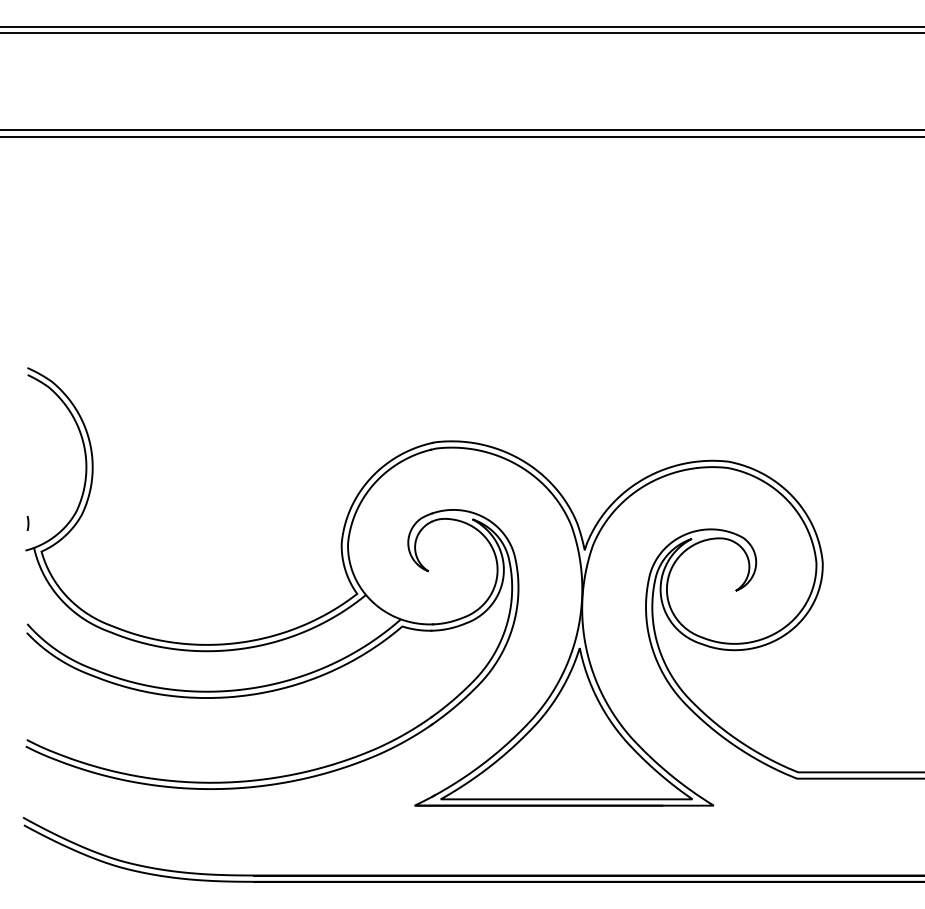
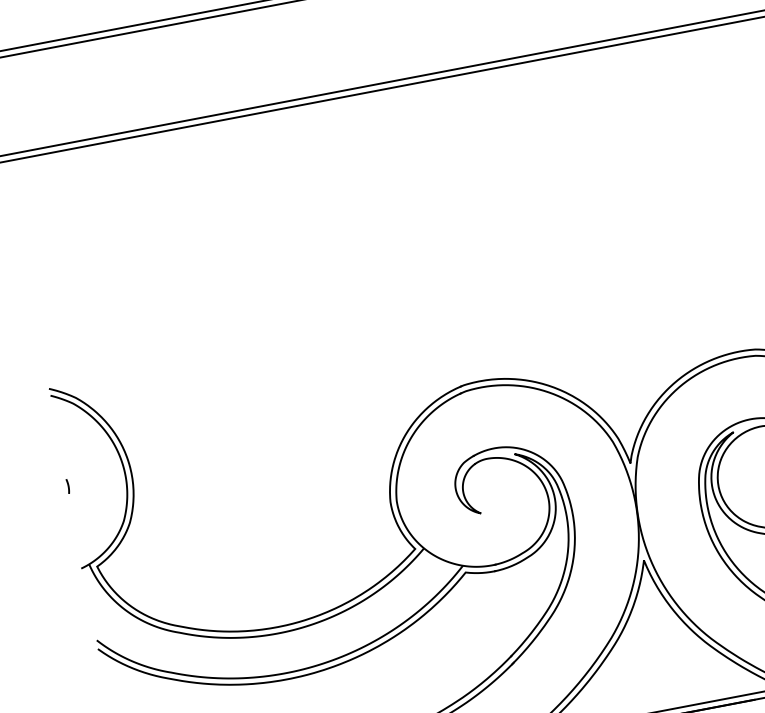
curve: (27, 523) -> (67, 486), moved

